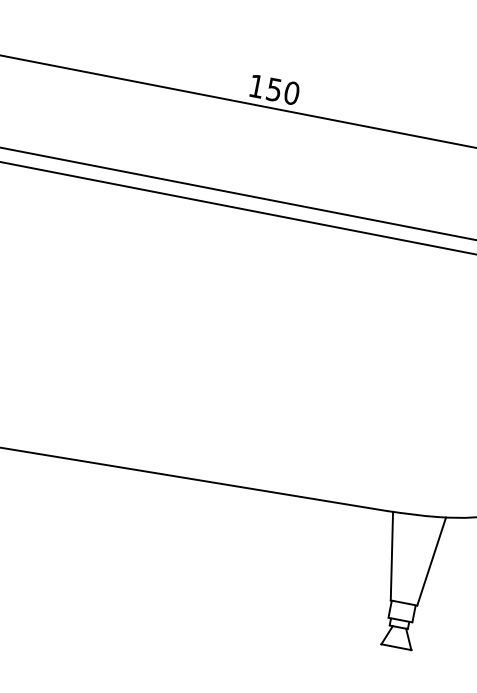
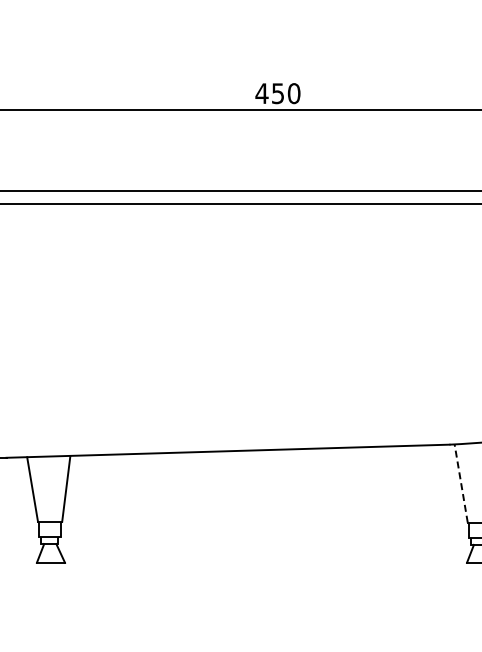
text: (256, 86) -> (261, 93), 150 -> 450
line: (392, 556) -> (461, 483), solid -> dashed

